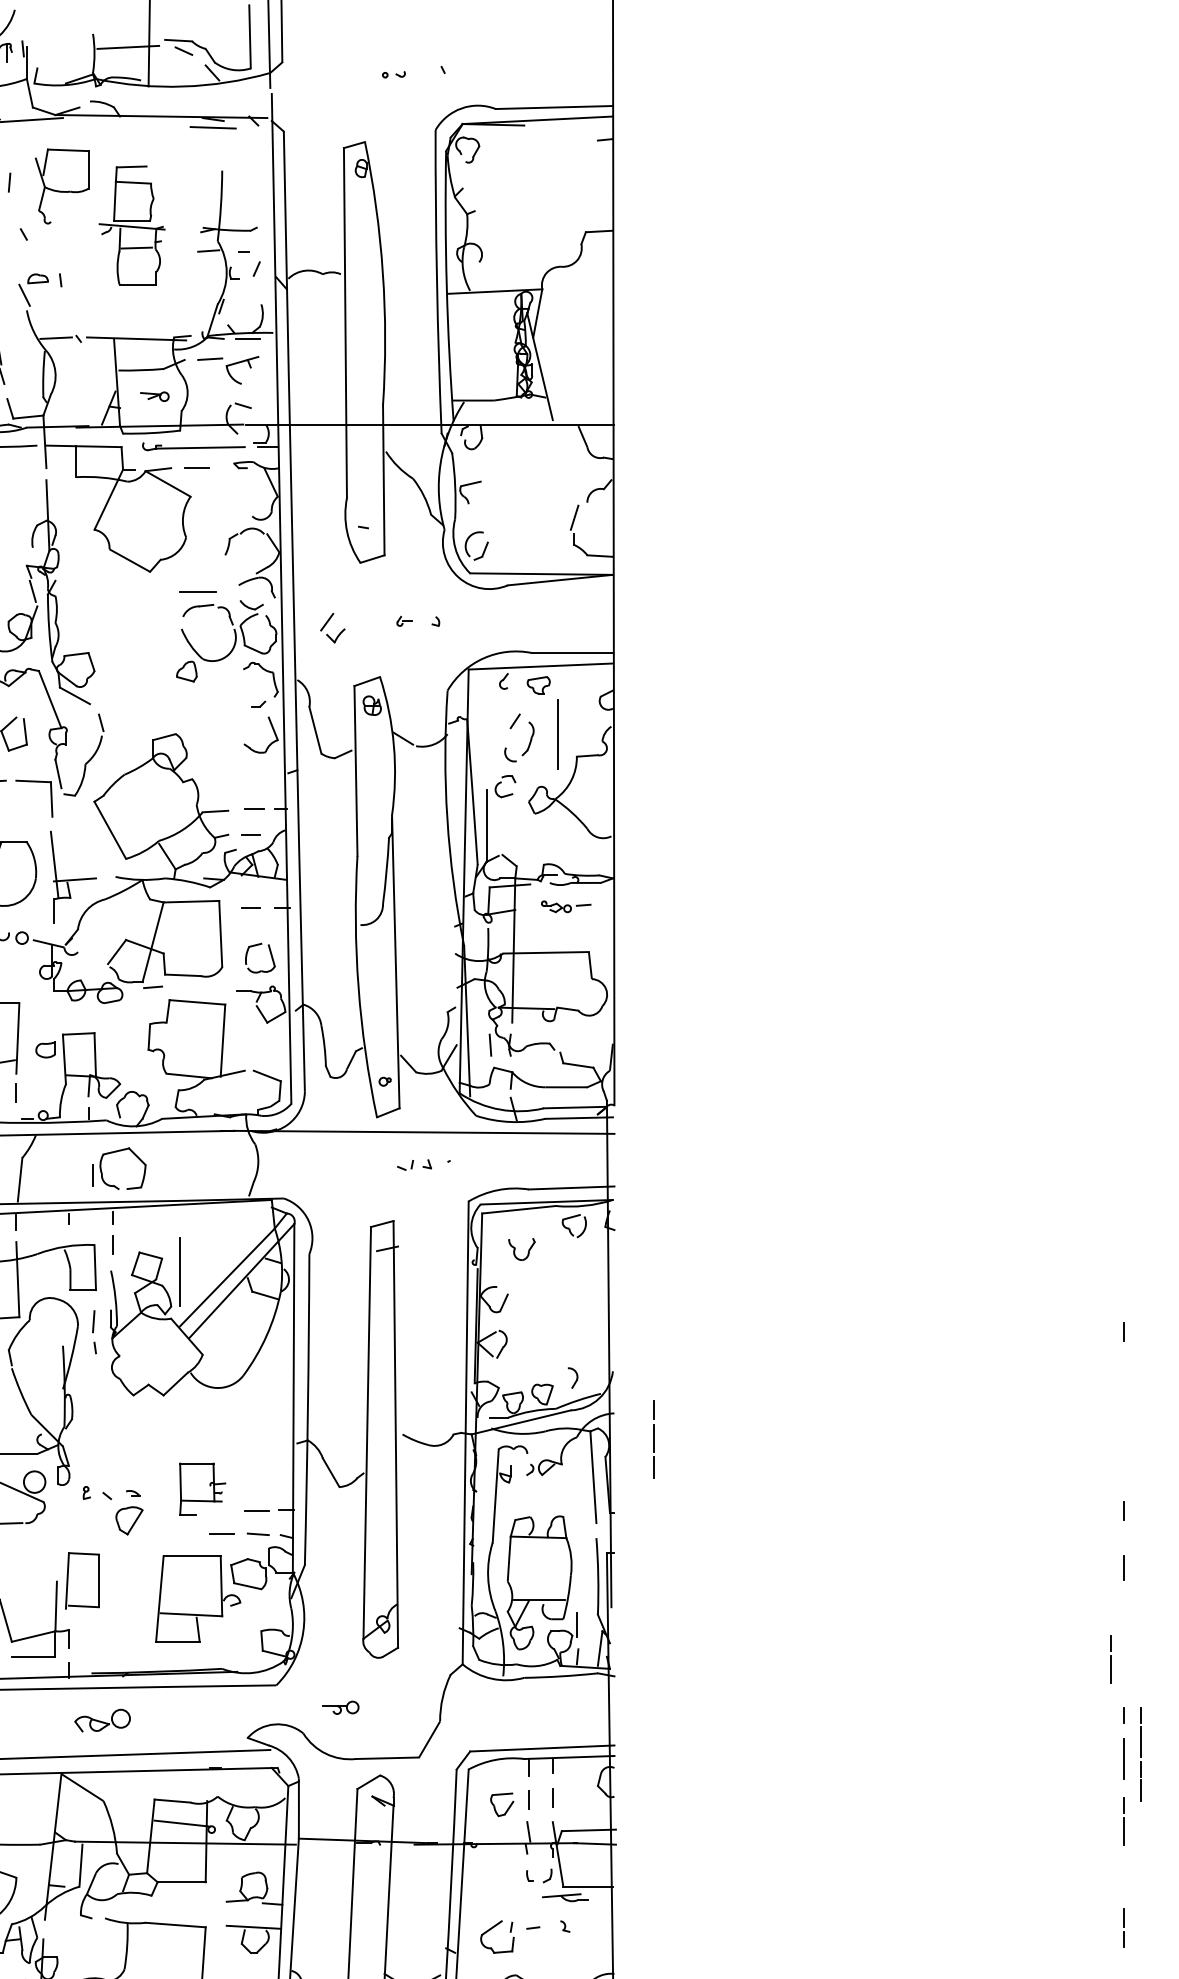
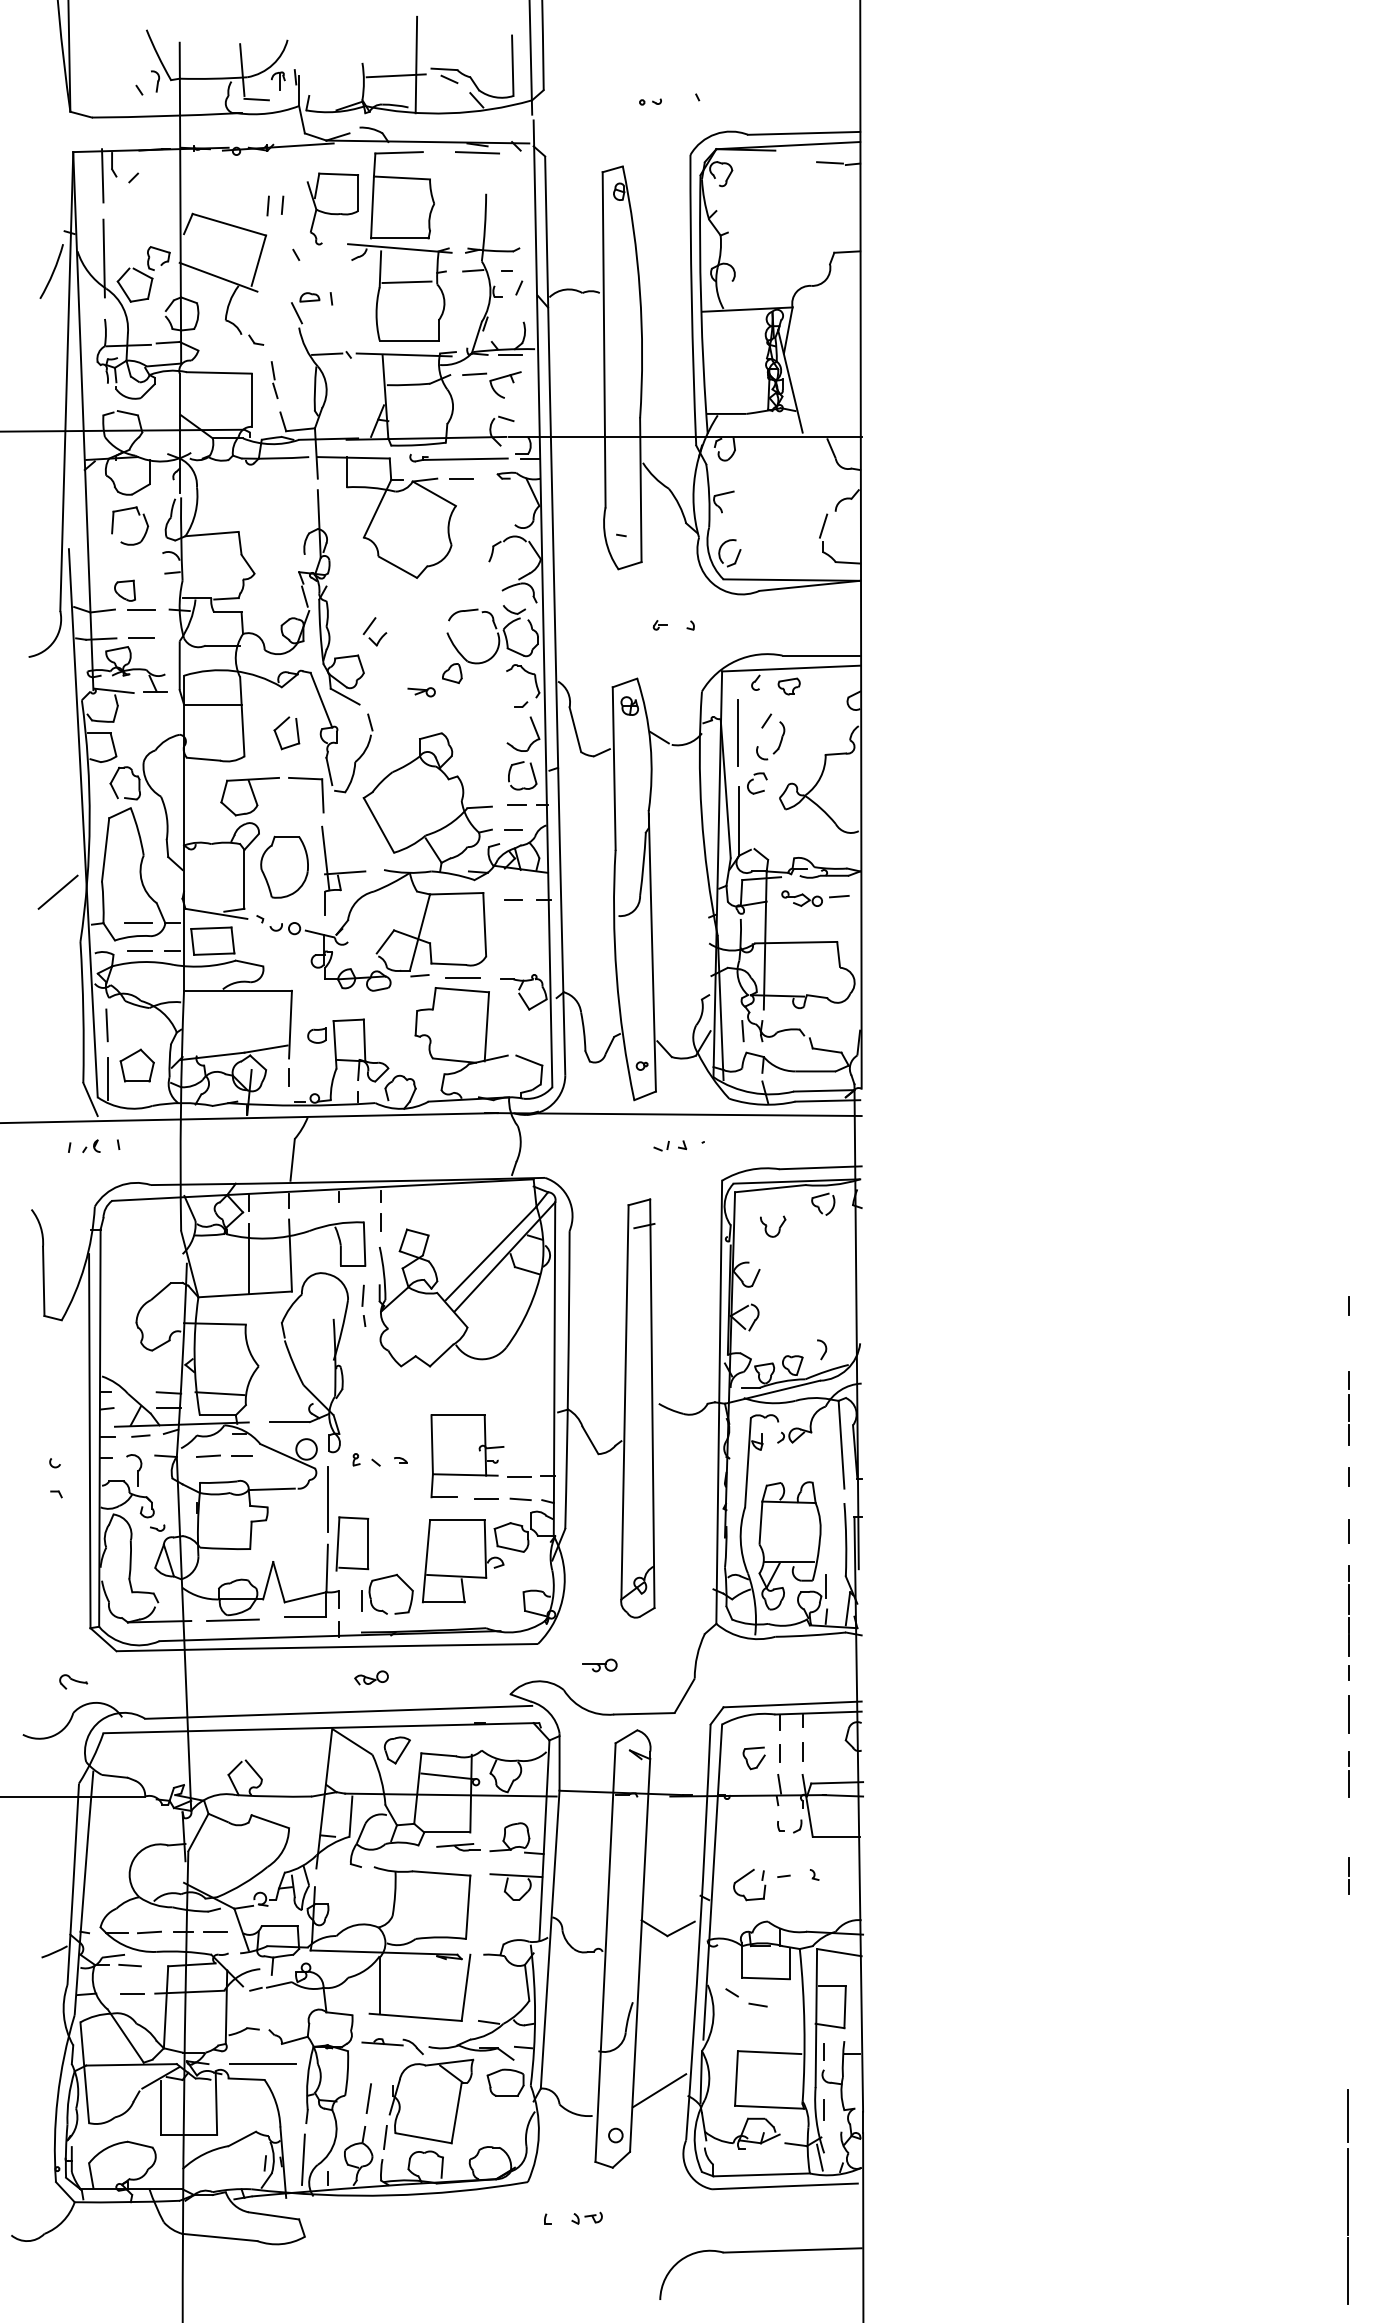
line: (580, 137) -> (829, 162), added
part: (131, 225) -> (399, 246), size x1.67
part: (154, 396) -> (421, 692), moved
line: (197, 591) -> (462, 977), moved
part: (332, 627) -> (374, 631), moved
line: (557, 733) -> (737, 732), moved
part: (566, 906) -> (815, 898), size x1.43
part: (270, 955) -> (532, 773), moved
part: (113, 1153) -> (382, 1579), moved
line: (179, 1272) -> (327, 1499), moved
line: (652, 1439) -> (1348, 1408), moved
part: (202, 1489) -> (467, 1456), size x1.67
part: (128, 1520) -> (396, 1750), moved
line: (1110, 1659) -> (1336, 1619), removed
part: (102, 1720) -> (371, 1677), size x0.62
line: (1139, 1753) -> (1348, 1610), moved
part: (565, 1897) -> (458, 1847), moved

